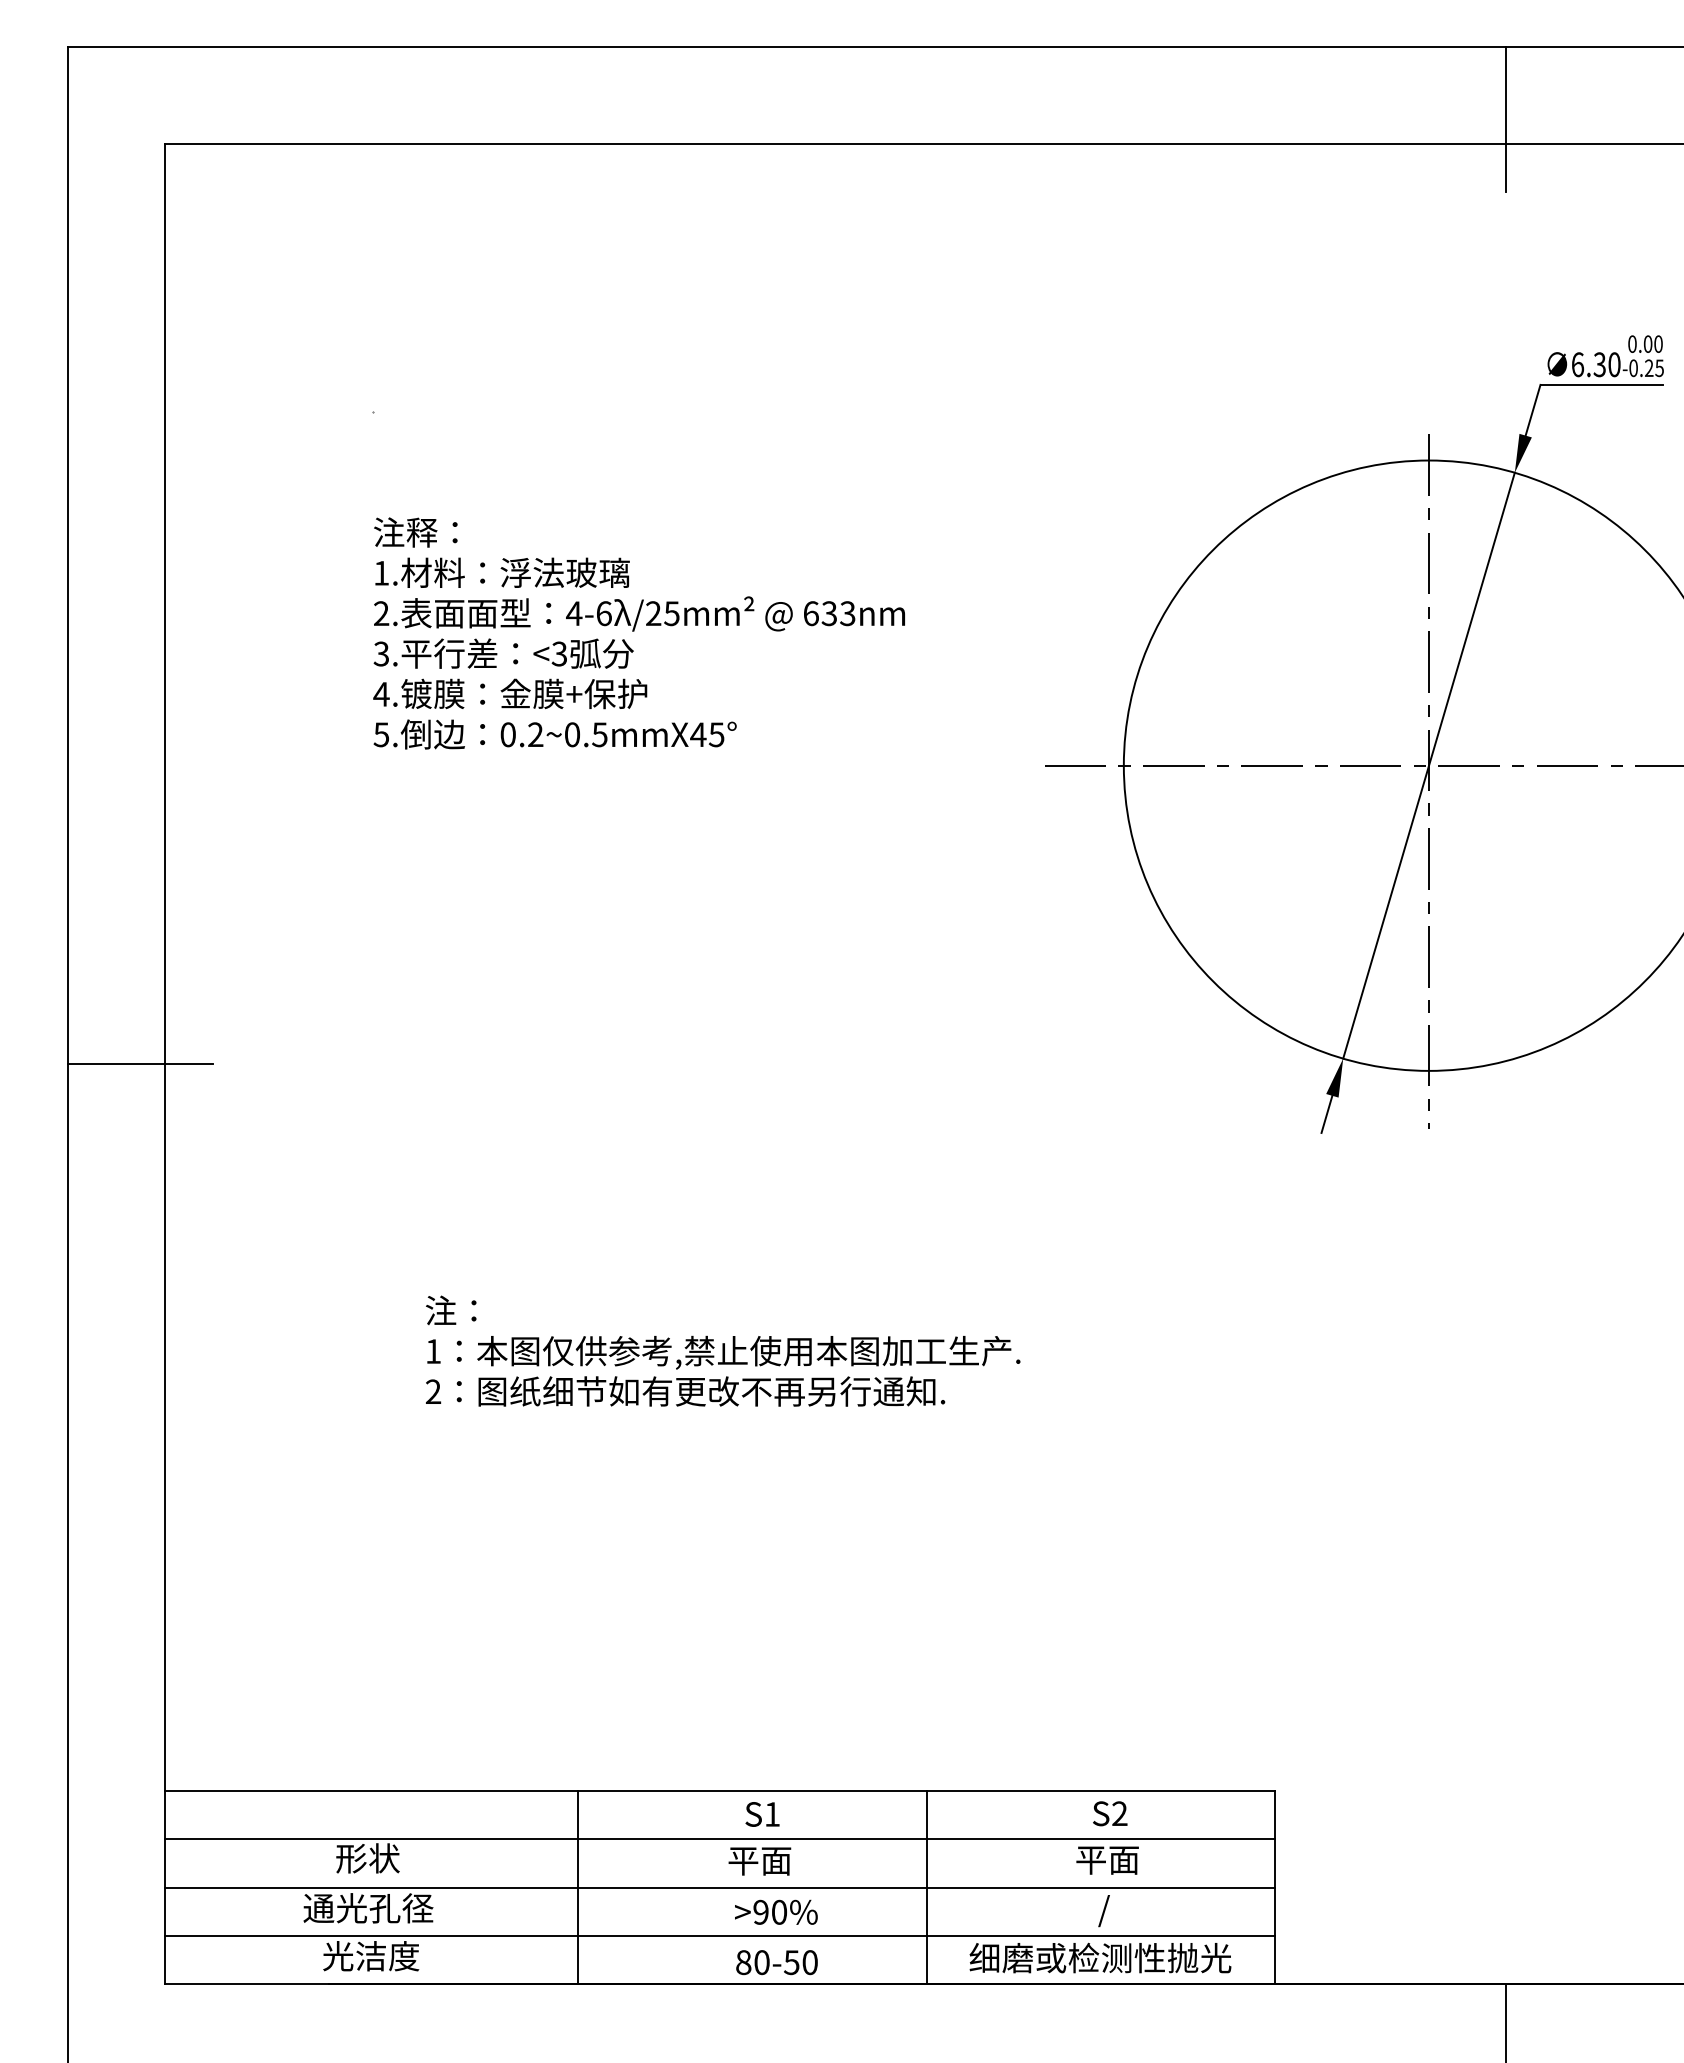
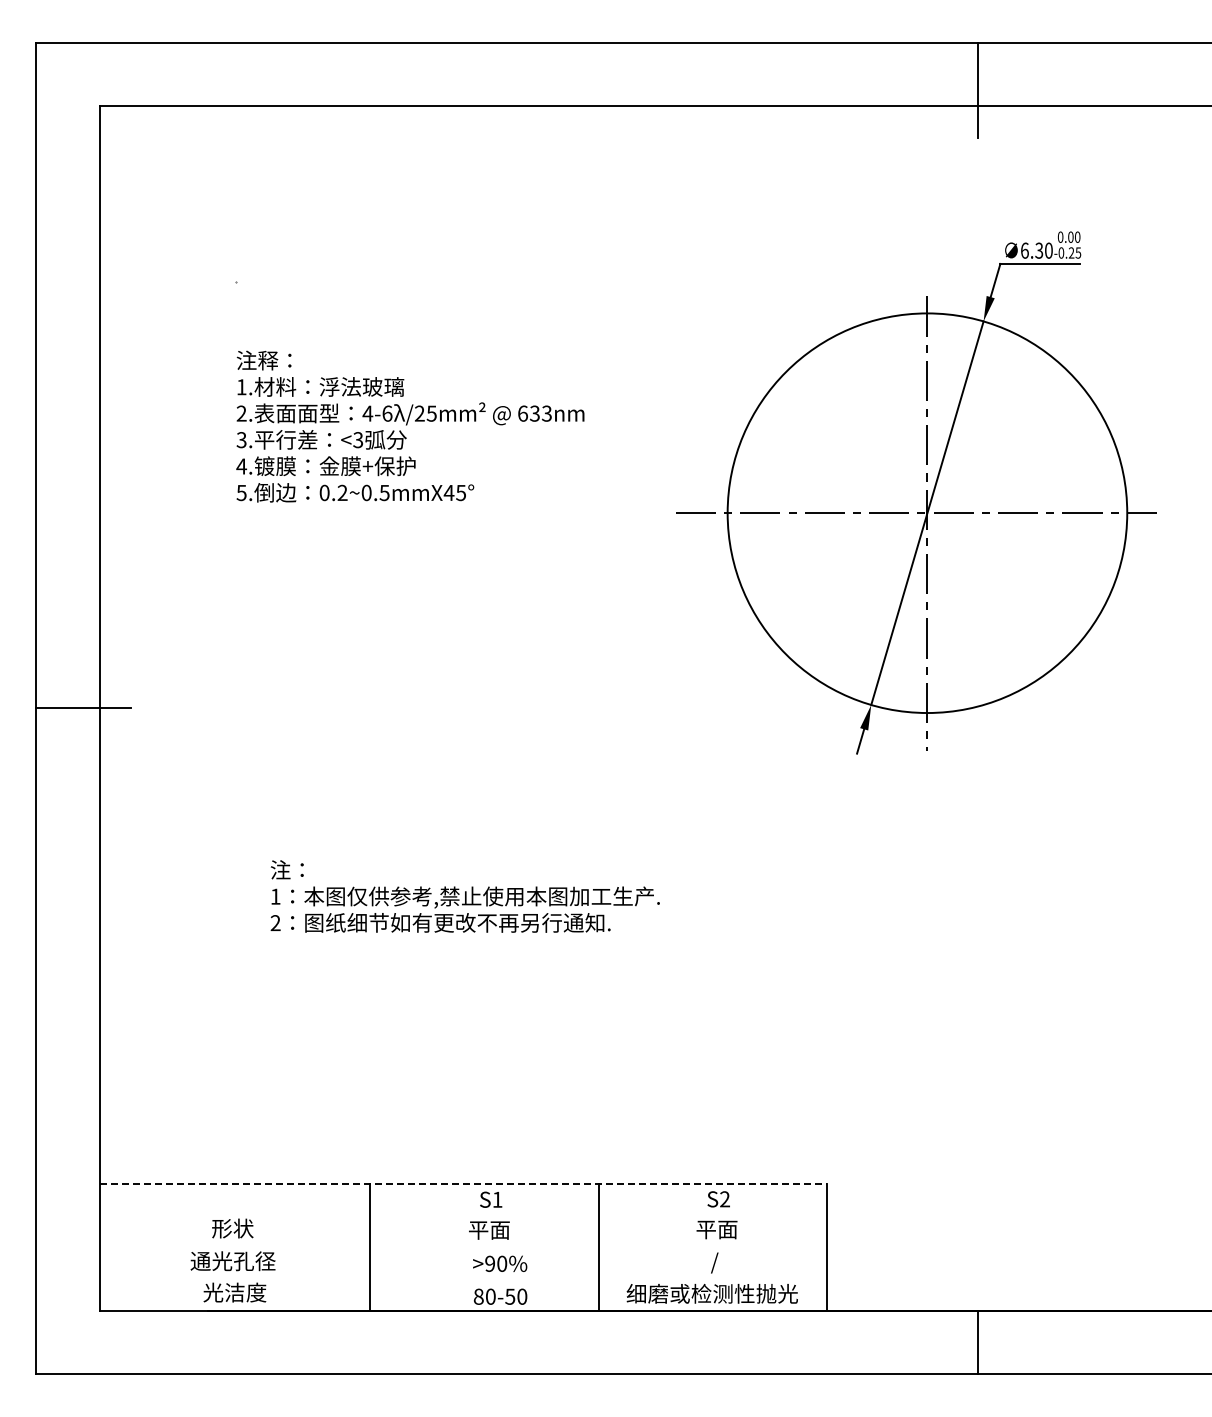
line: (720, 1791) -> (463, 1184), solid -> dashed
line: (718, 1838) -> (462, 1215), removed
line: (718, 1887) -> (462, 1247), removed
line: (718, 1936) -> (462, 1279), removed

